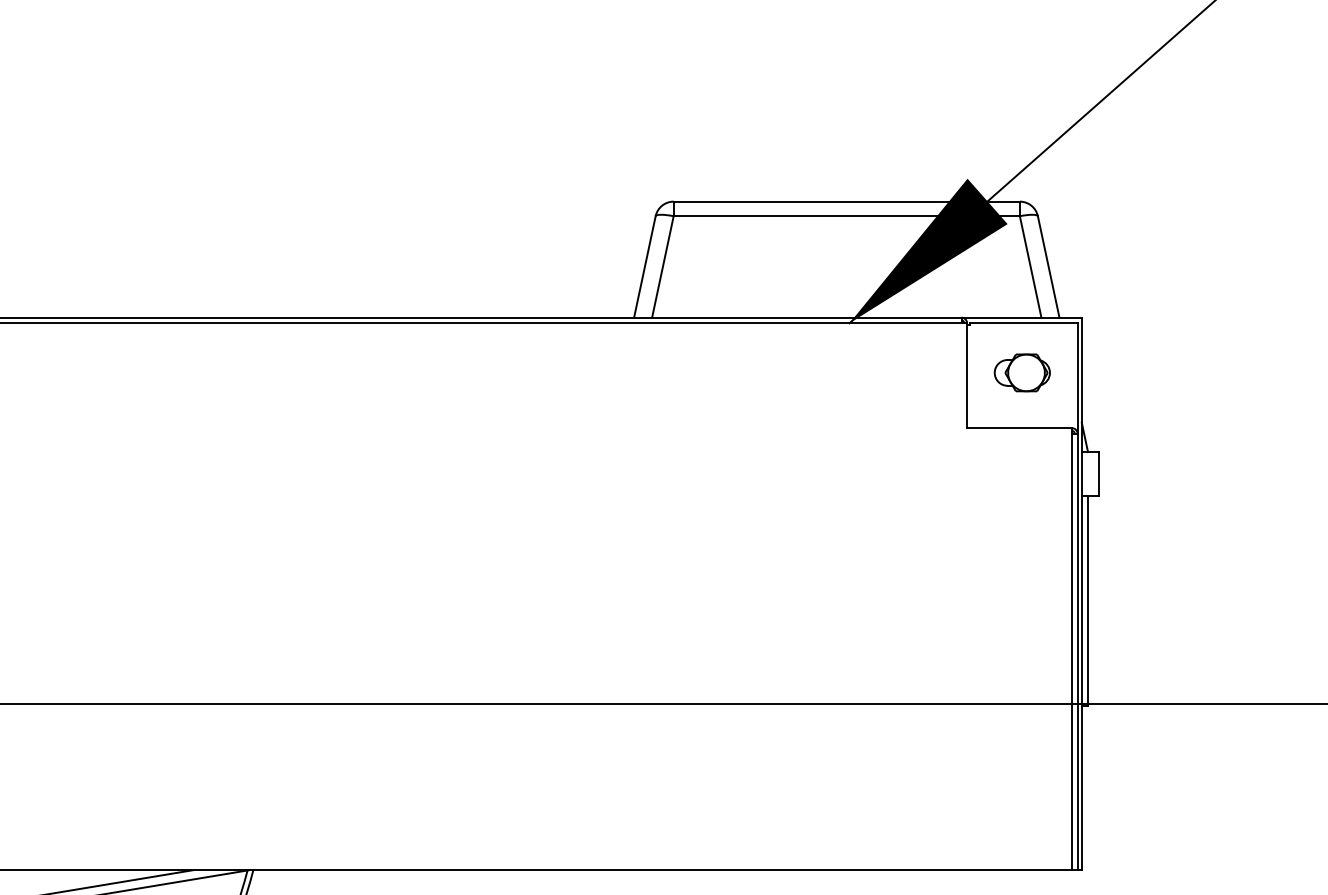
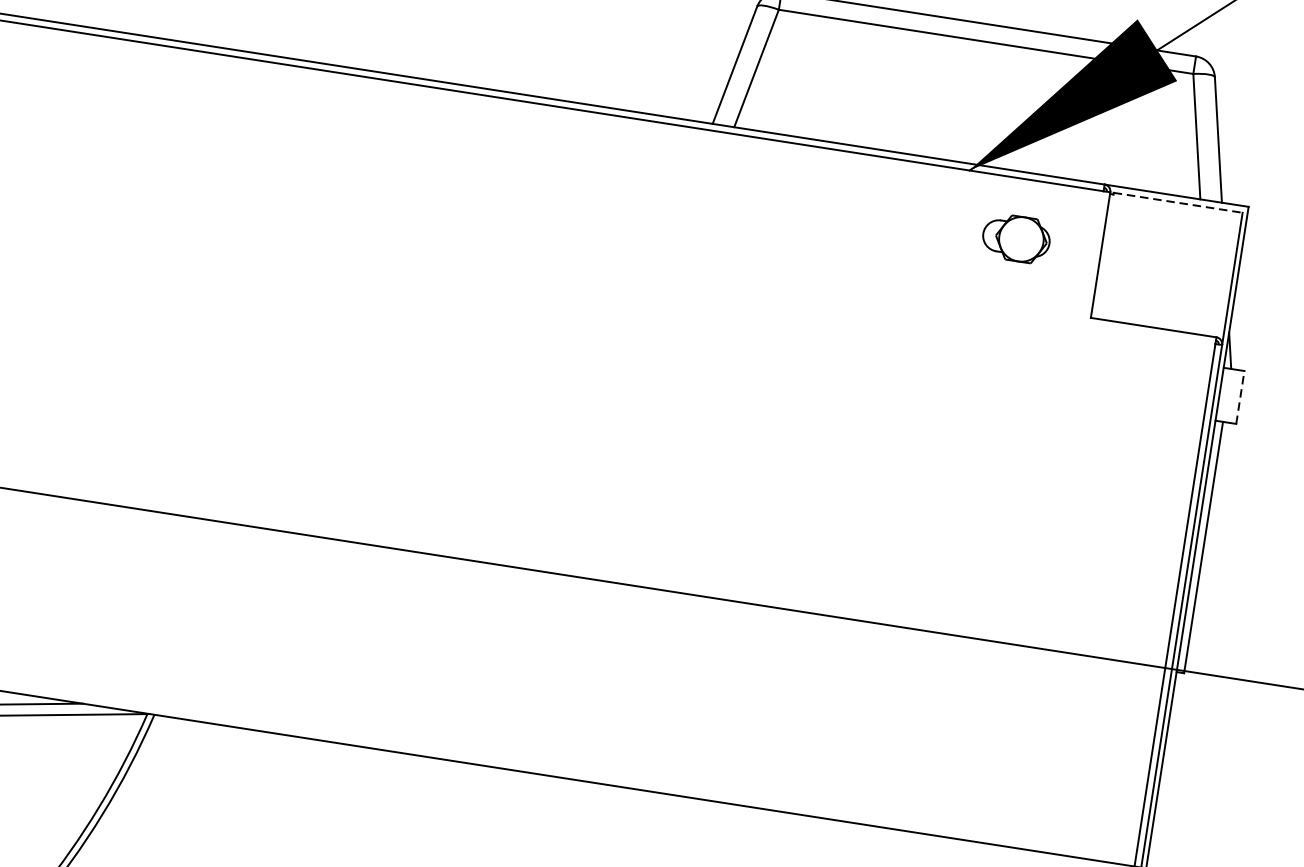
line: (1023, 323) -> (1177, 203), solid -> dashed
part: (1021, 372) -> (1015, 237), moved
line: (1099, 473) -> (1240, 396), solid -> dashed

